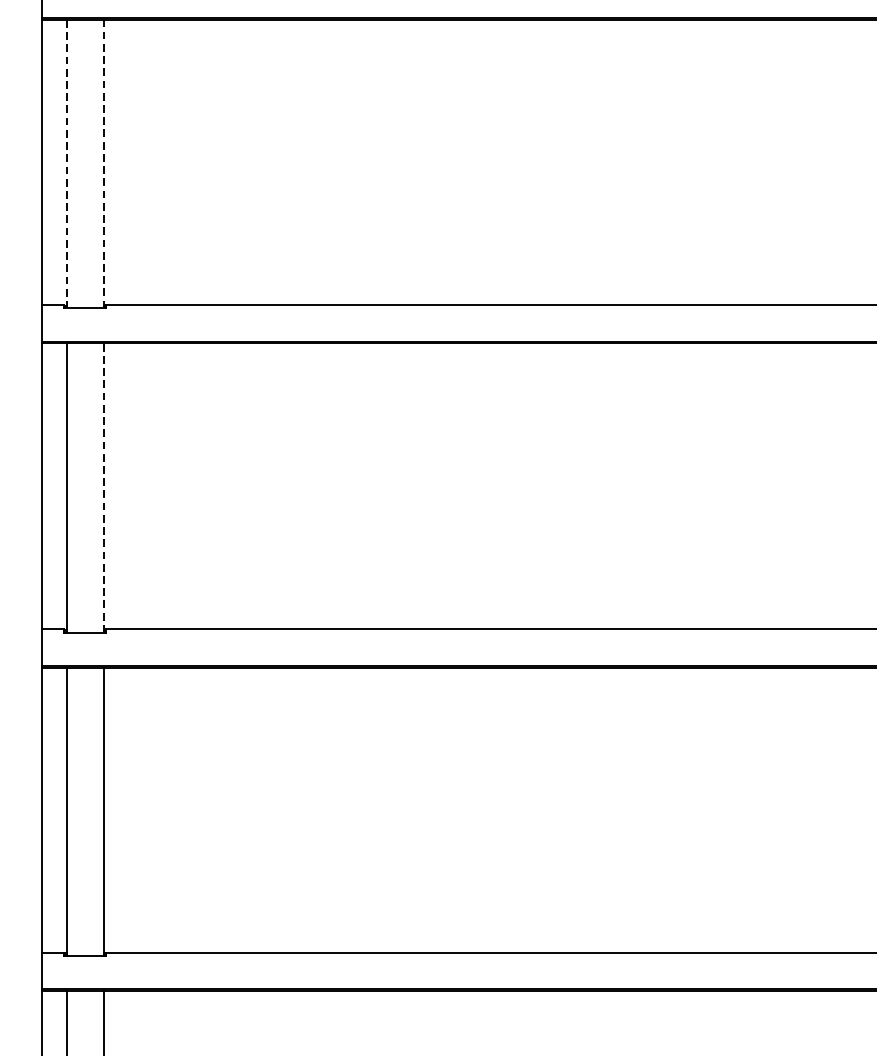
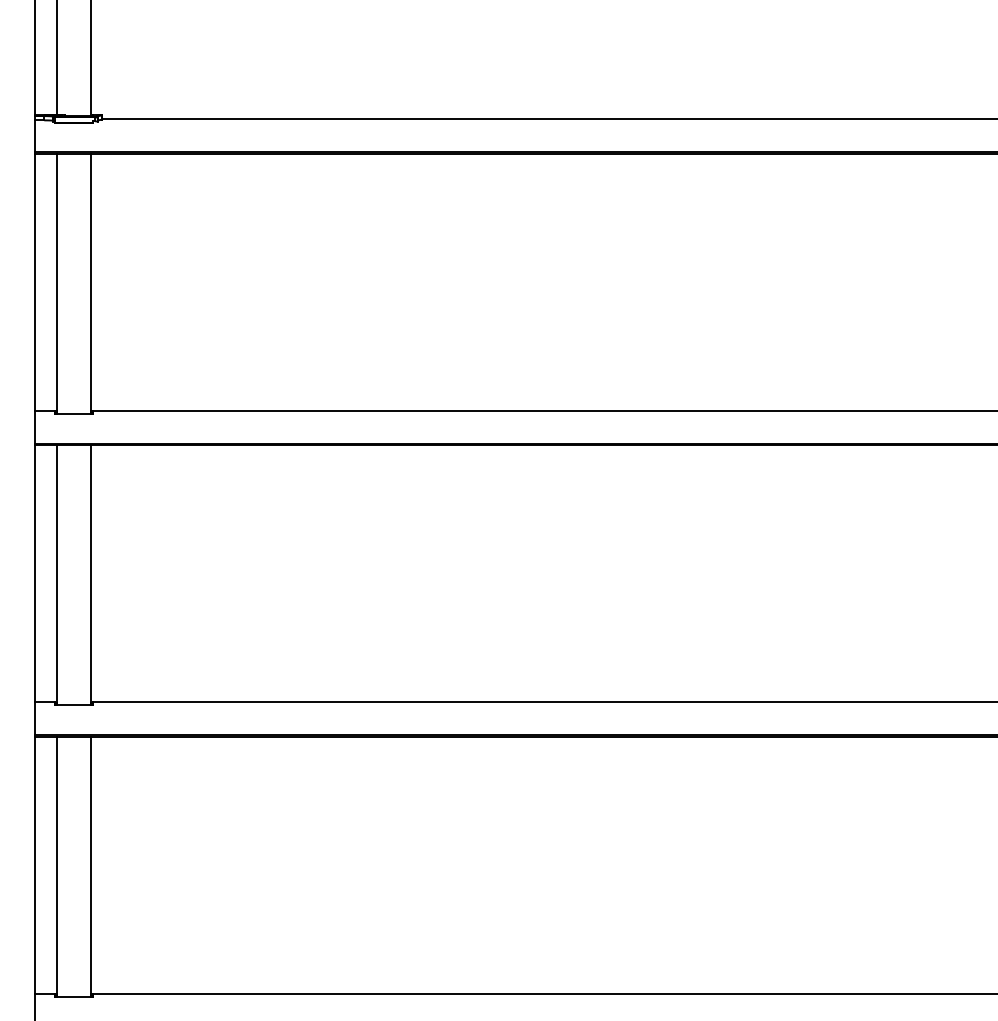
line: (67, 163) -> (57, 283), dashed -> solid
line: (103, 163) -> (90, 283), dashed -> solid
line: (103, 487) -> (90, 574), dashed -> solid

